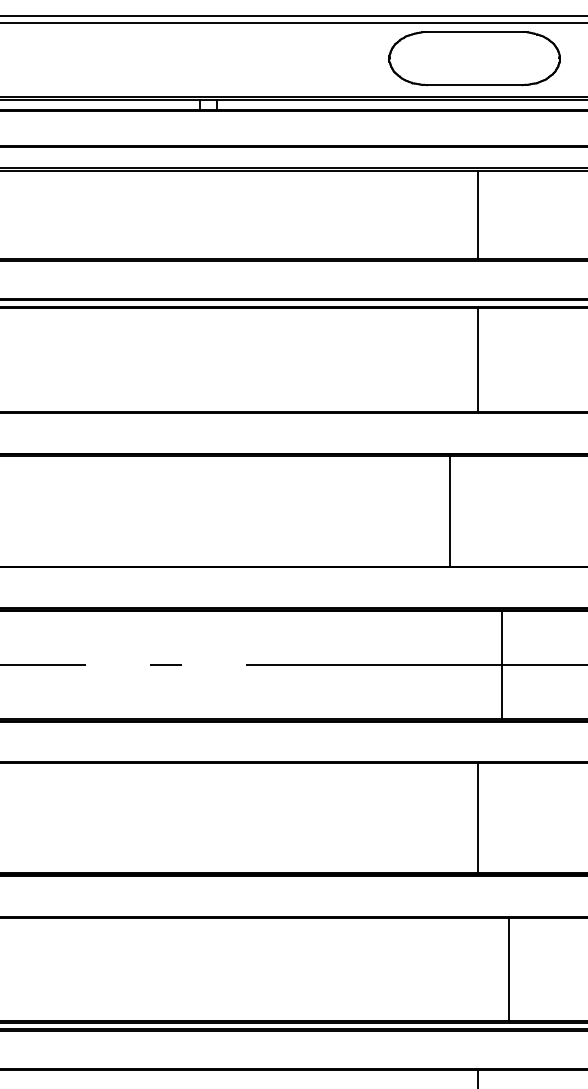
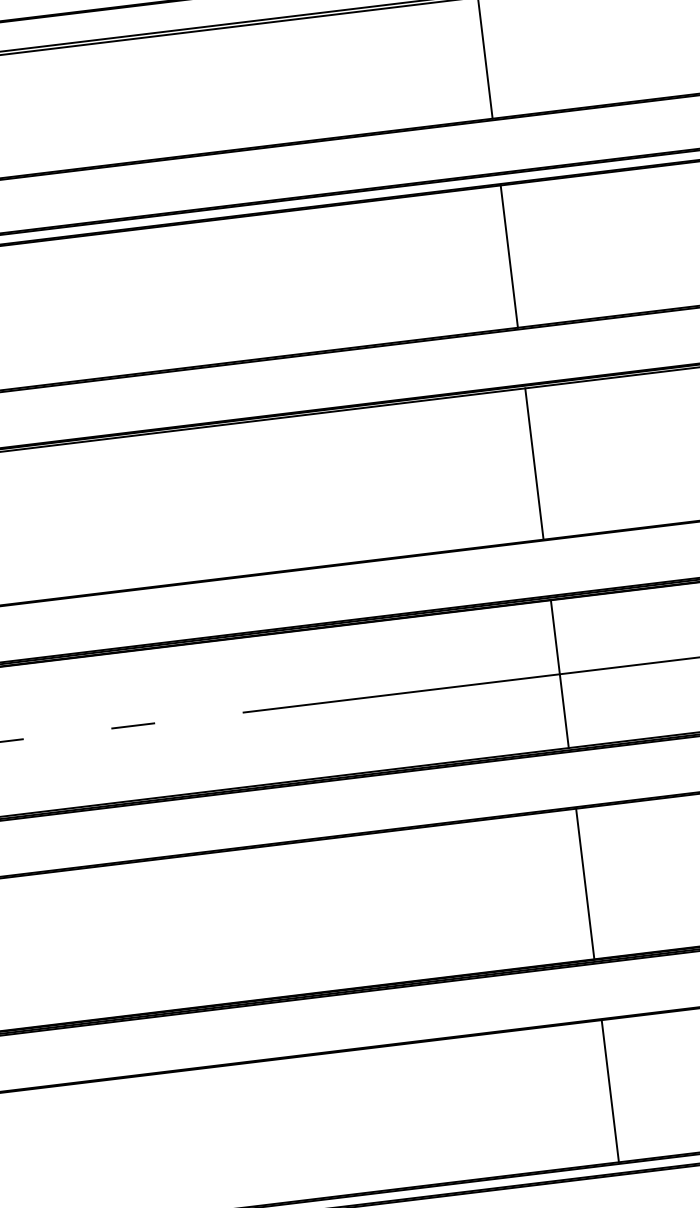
line: (449, 511) -> (534, 464), moved
line: (501, 664) -> (559, 673), moved
line: (508, 969) -> (610, 1091), moved

